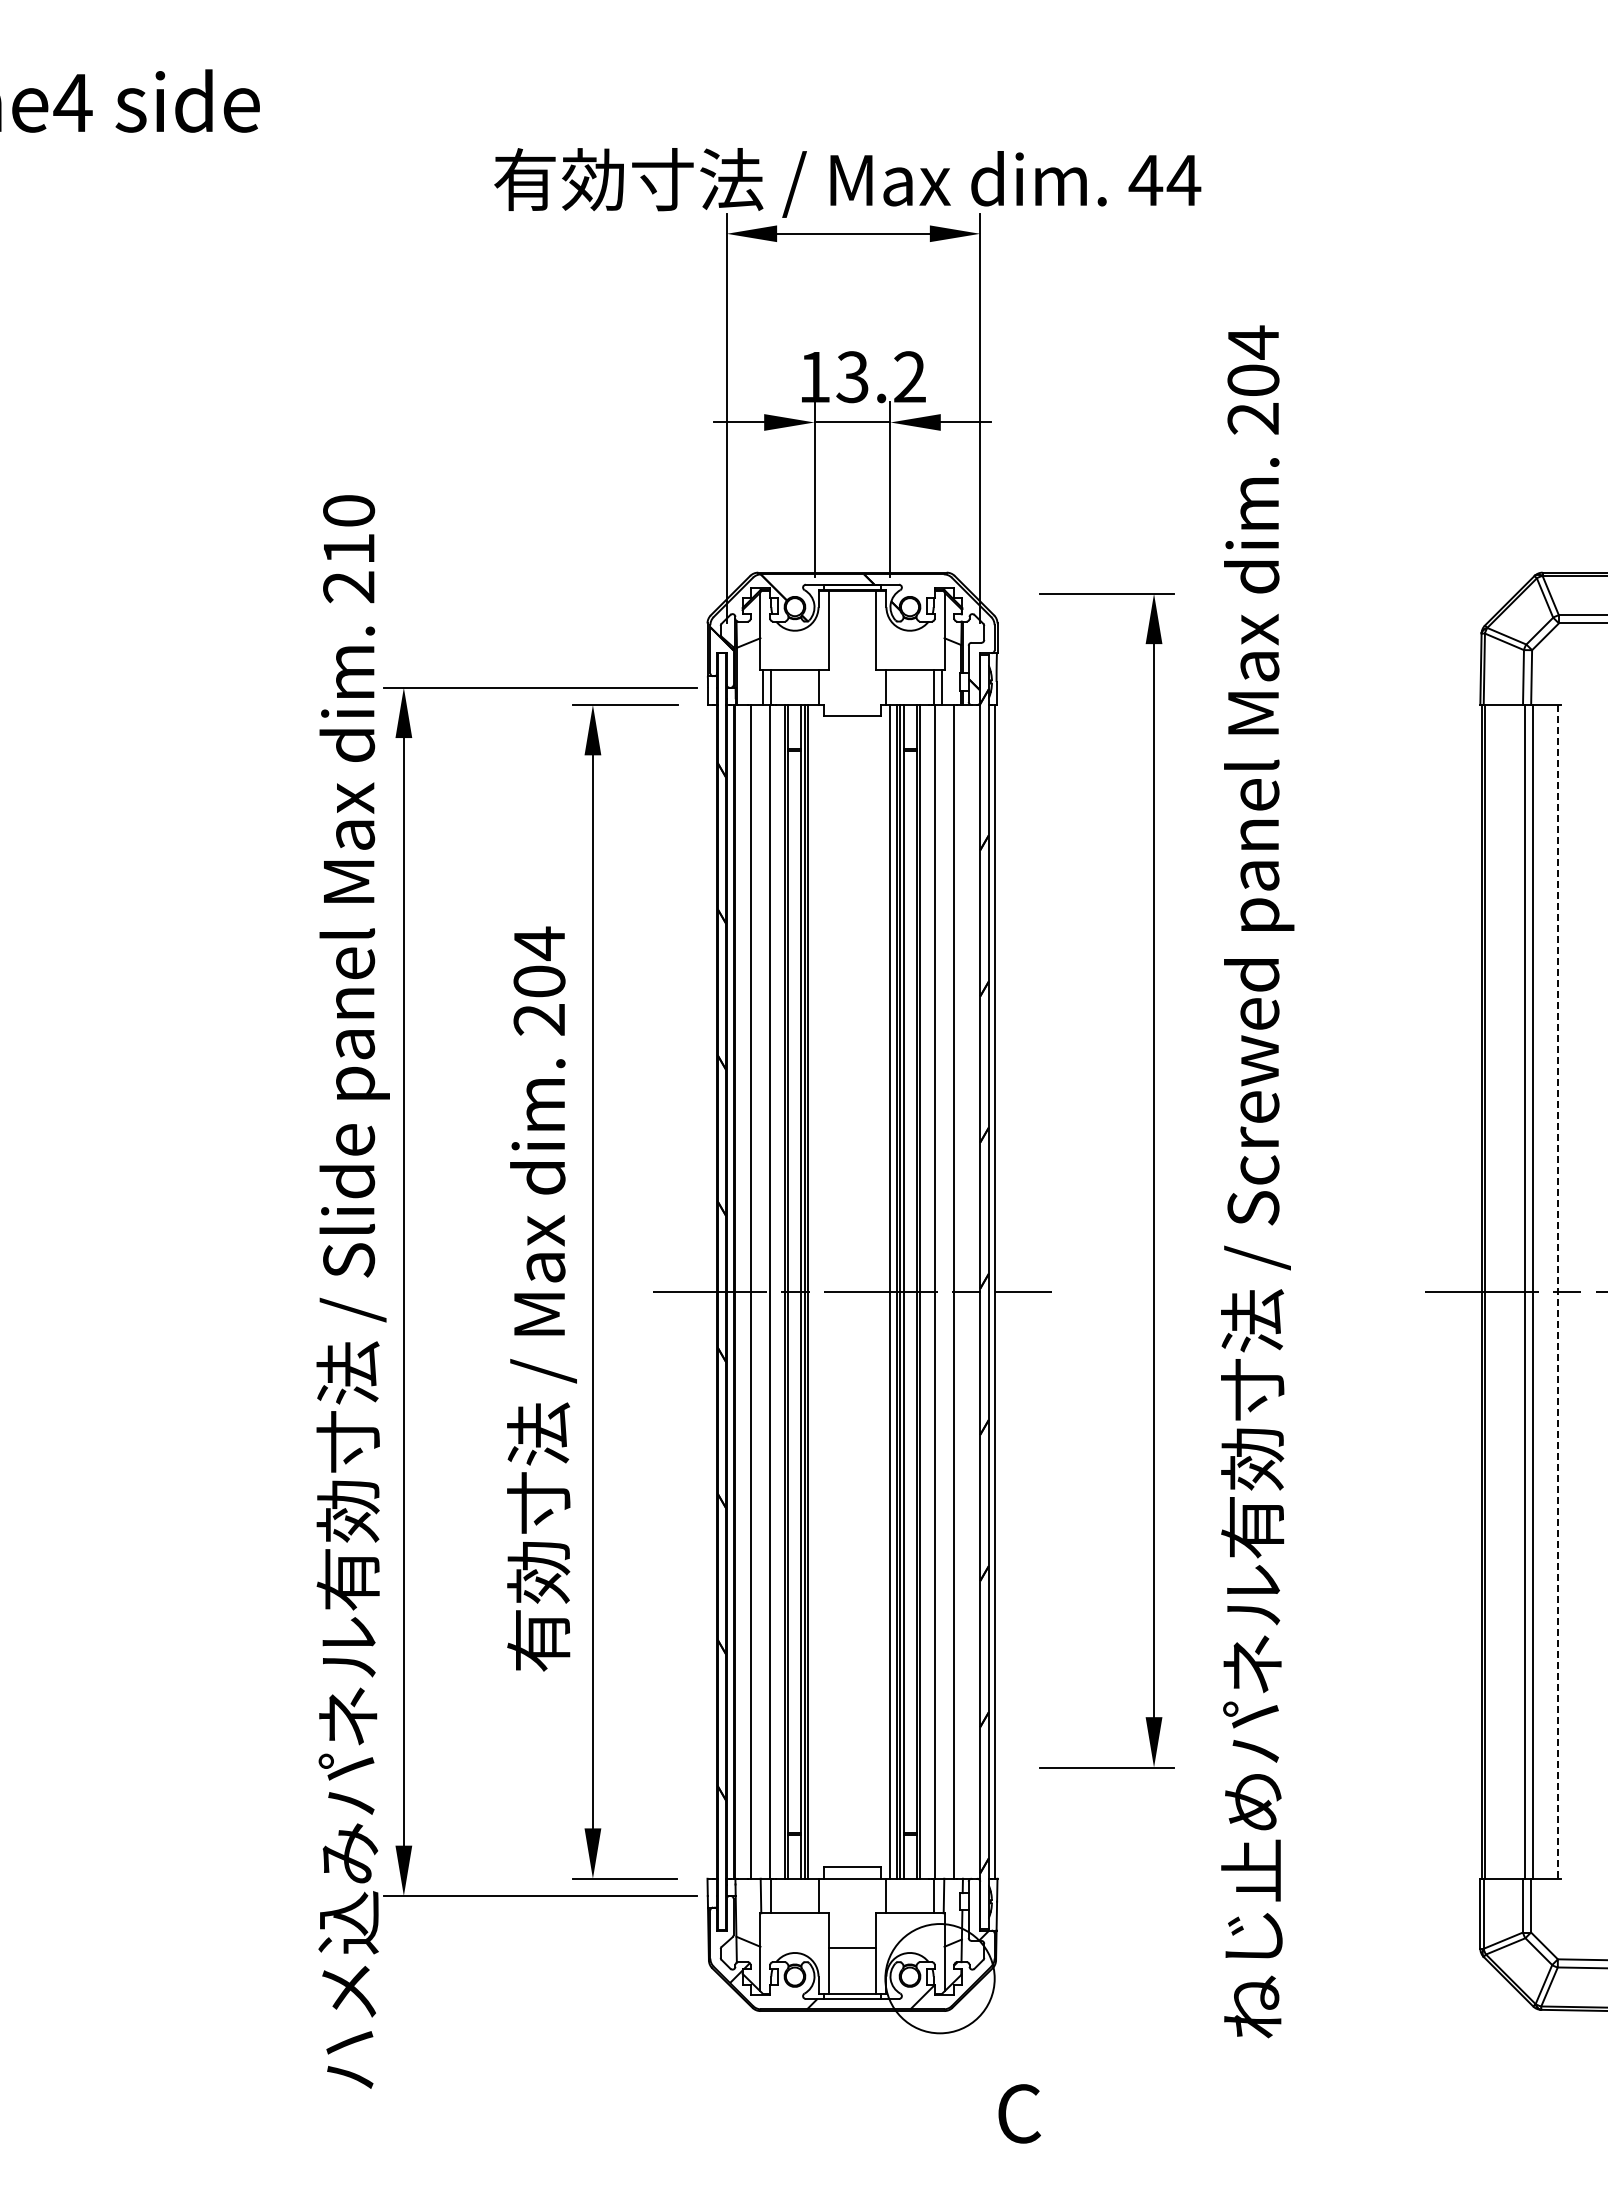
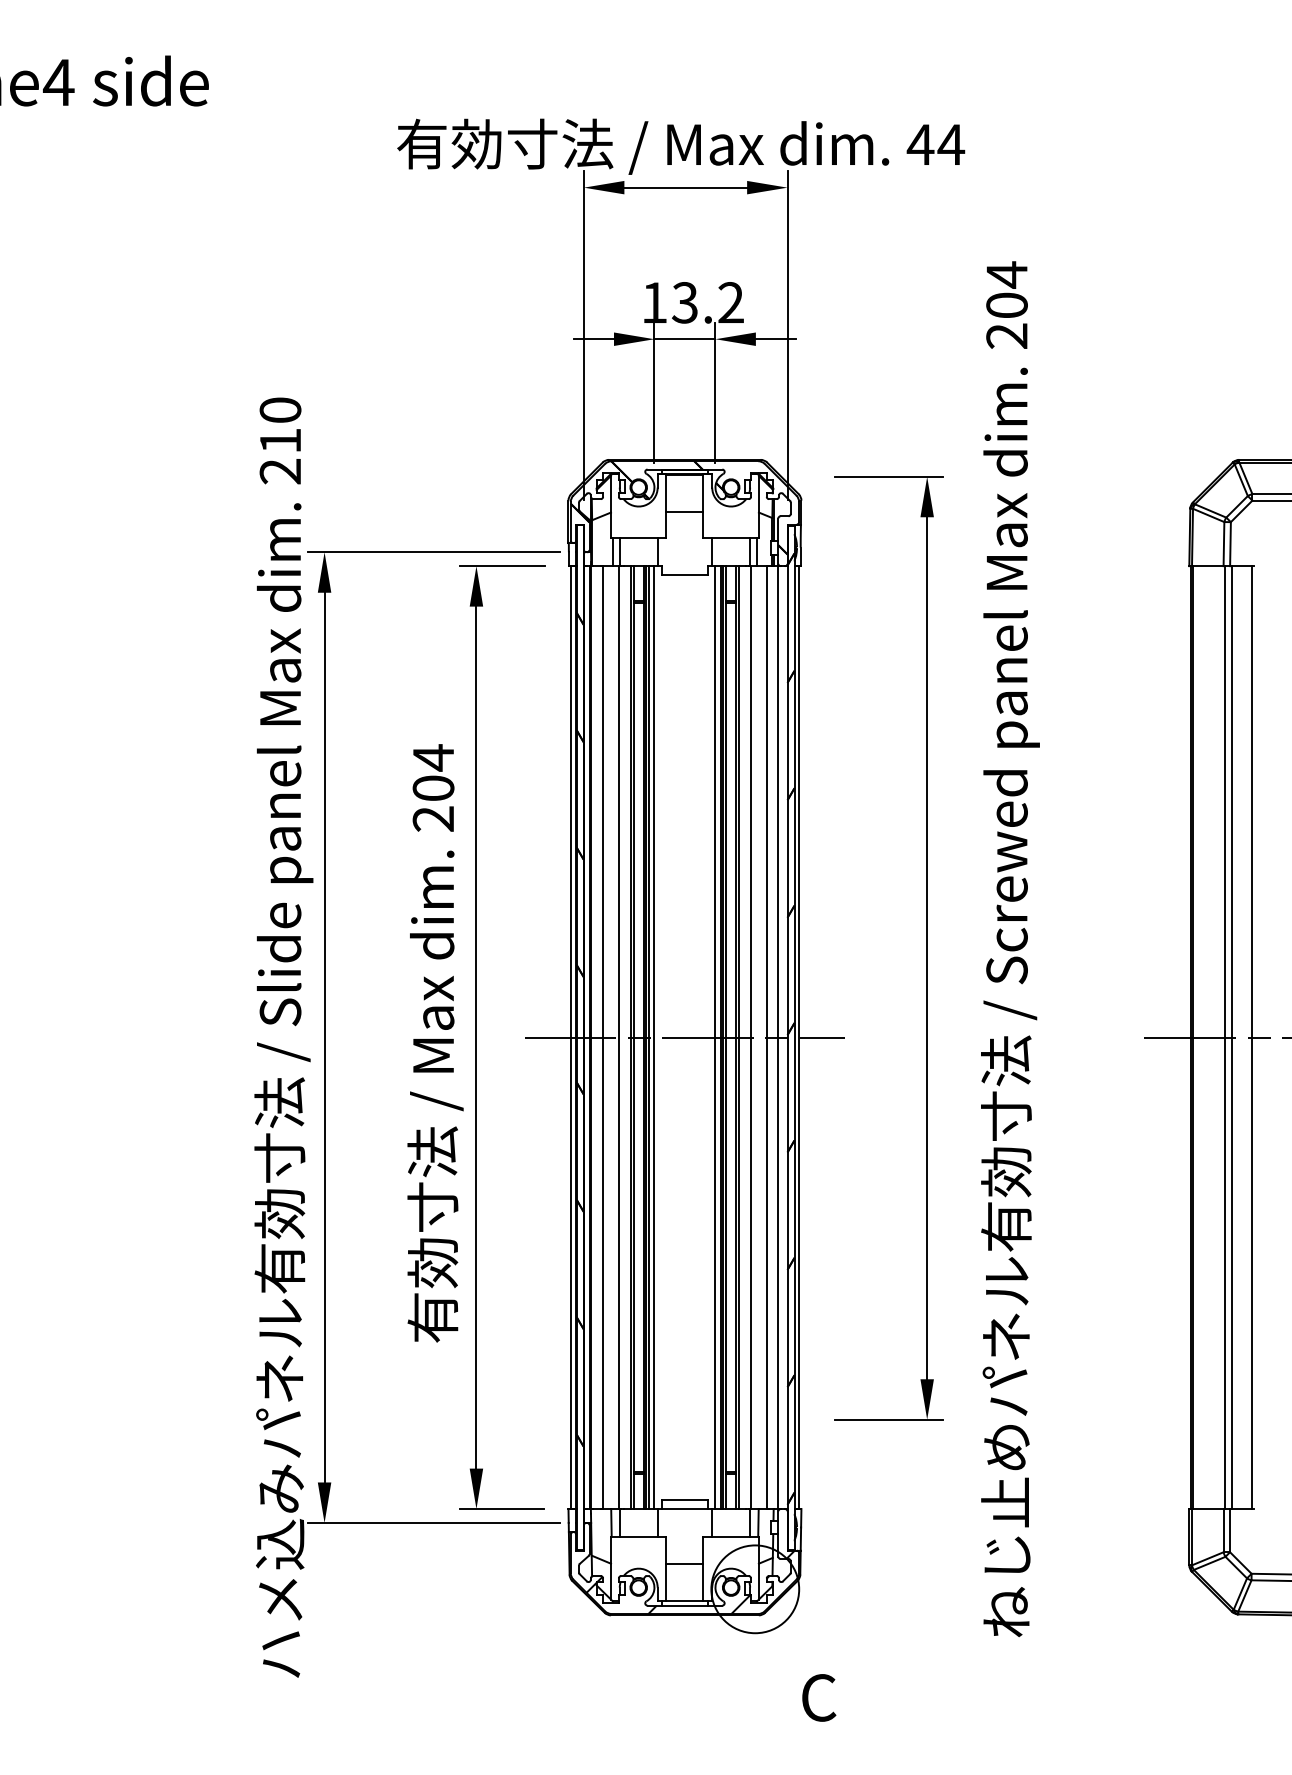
line: (852, 637) -> (684, 511), added
line: (710, 1291) -> (570, 1037), added
line: (814, 1291) -> (654, 1037), added
line: (968, 1291) -> (778, 1037), added
line: (1558, 1291) -> (1252, 1037), dashed -> solid

